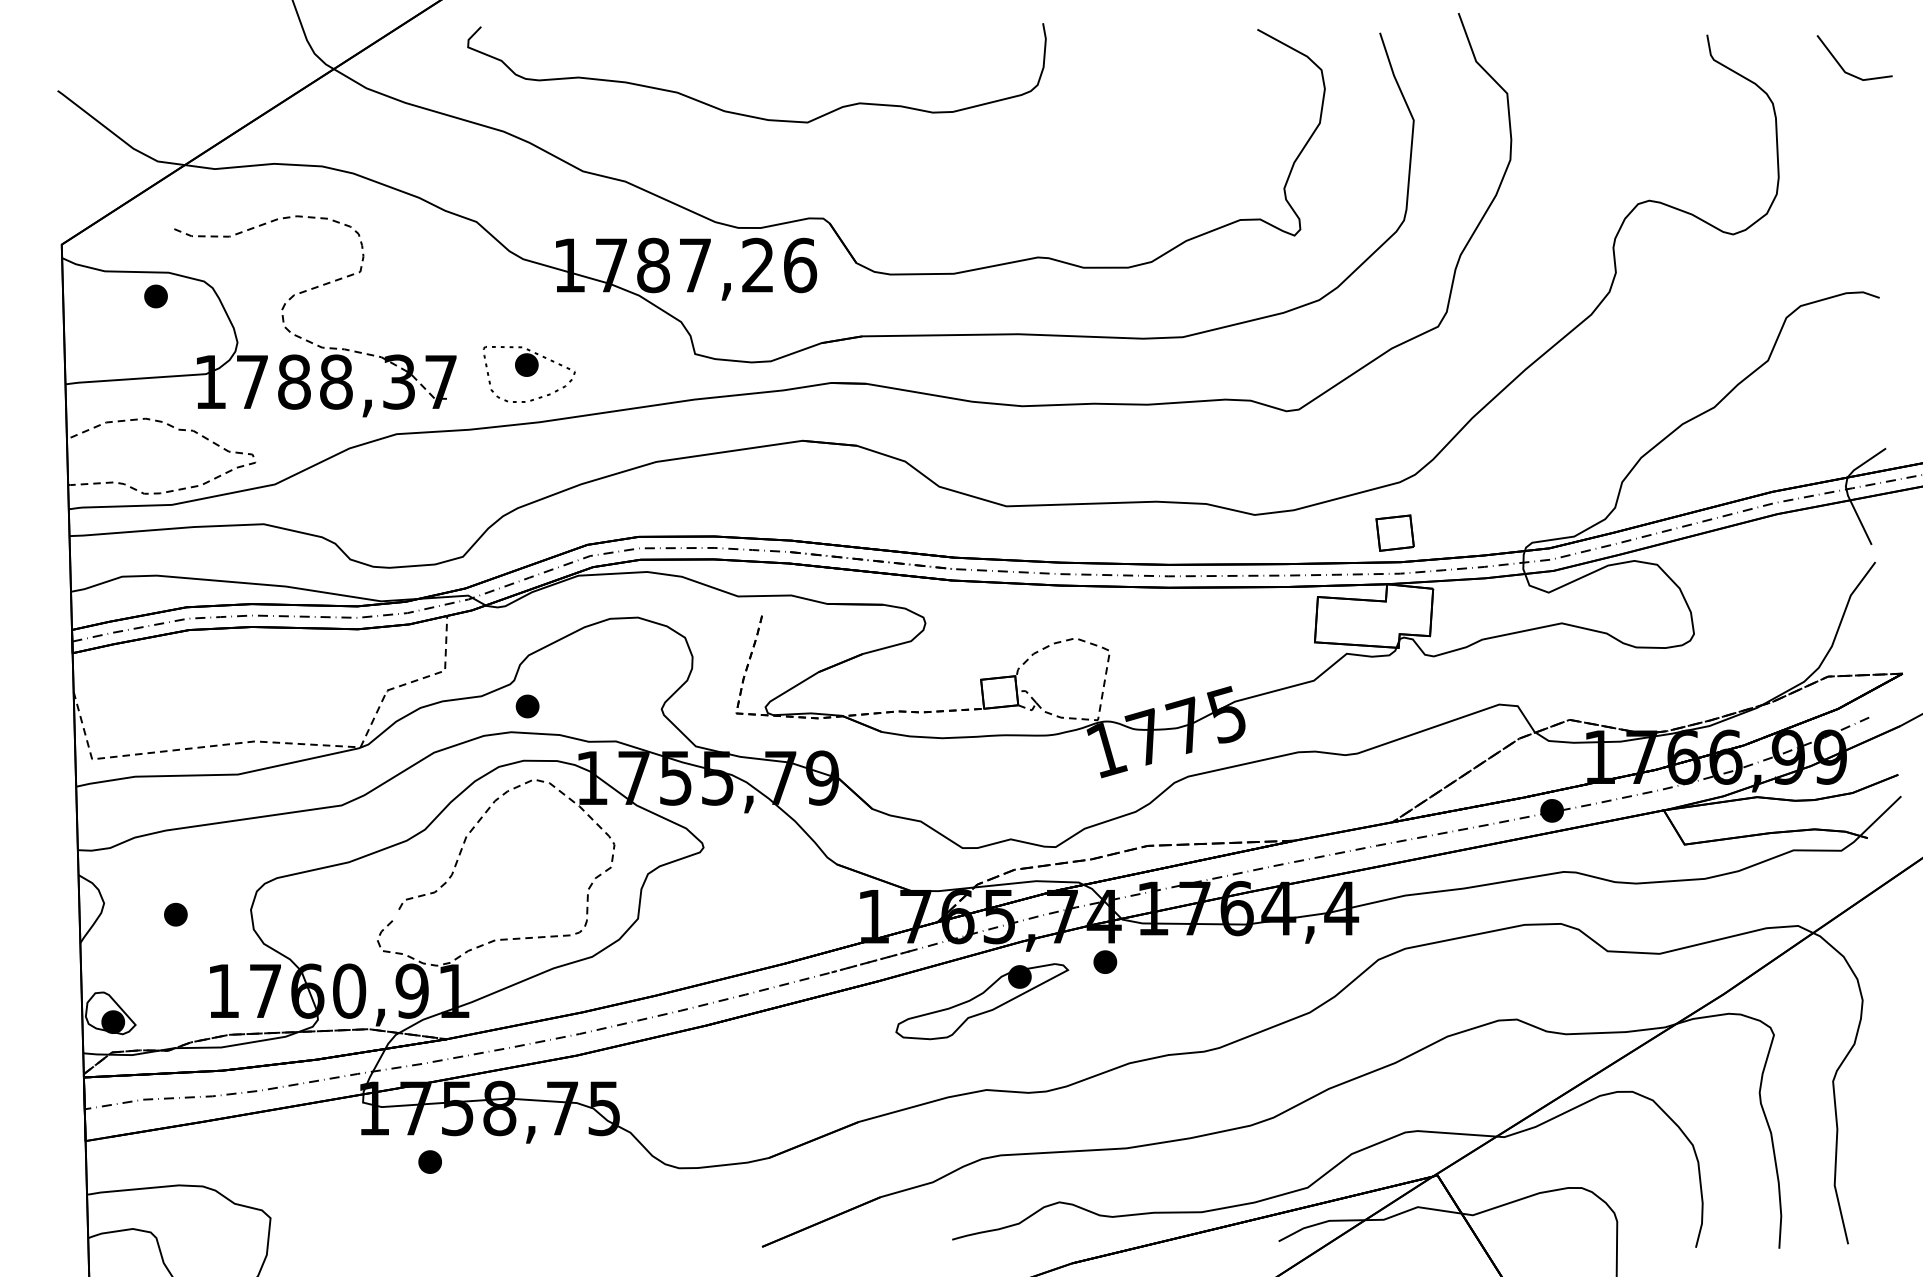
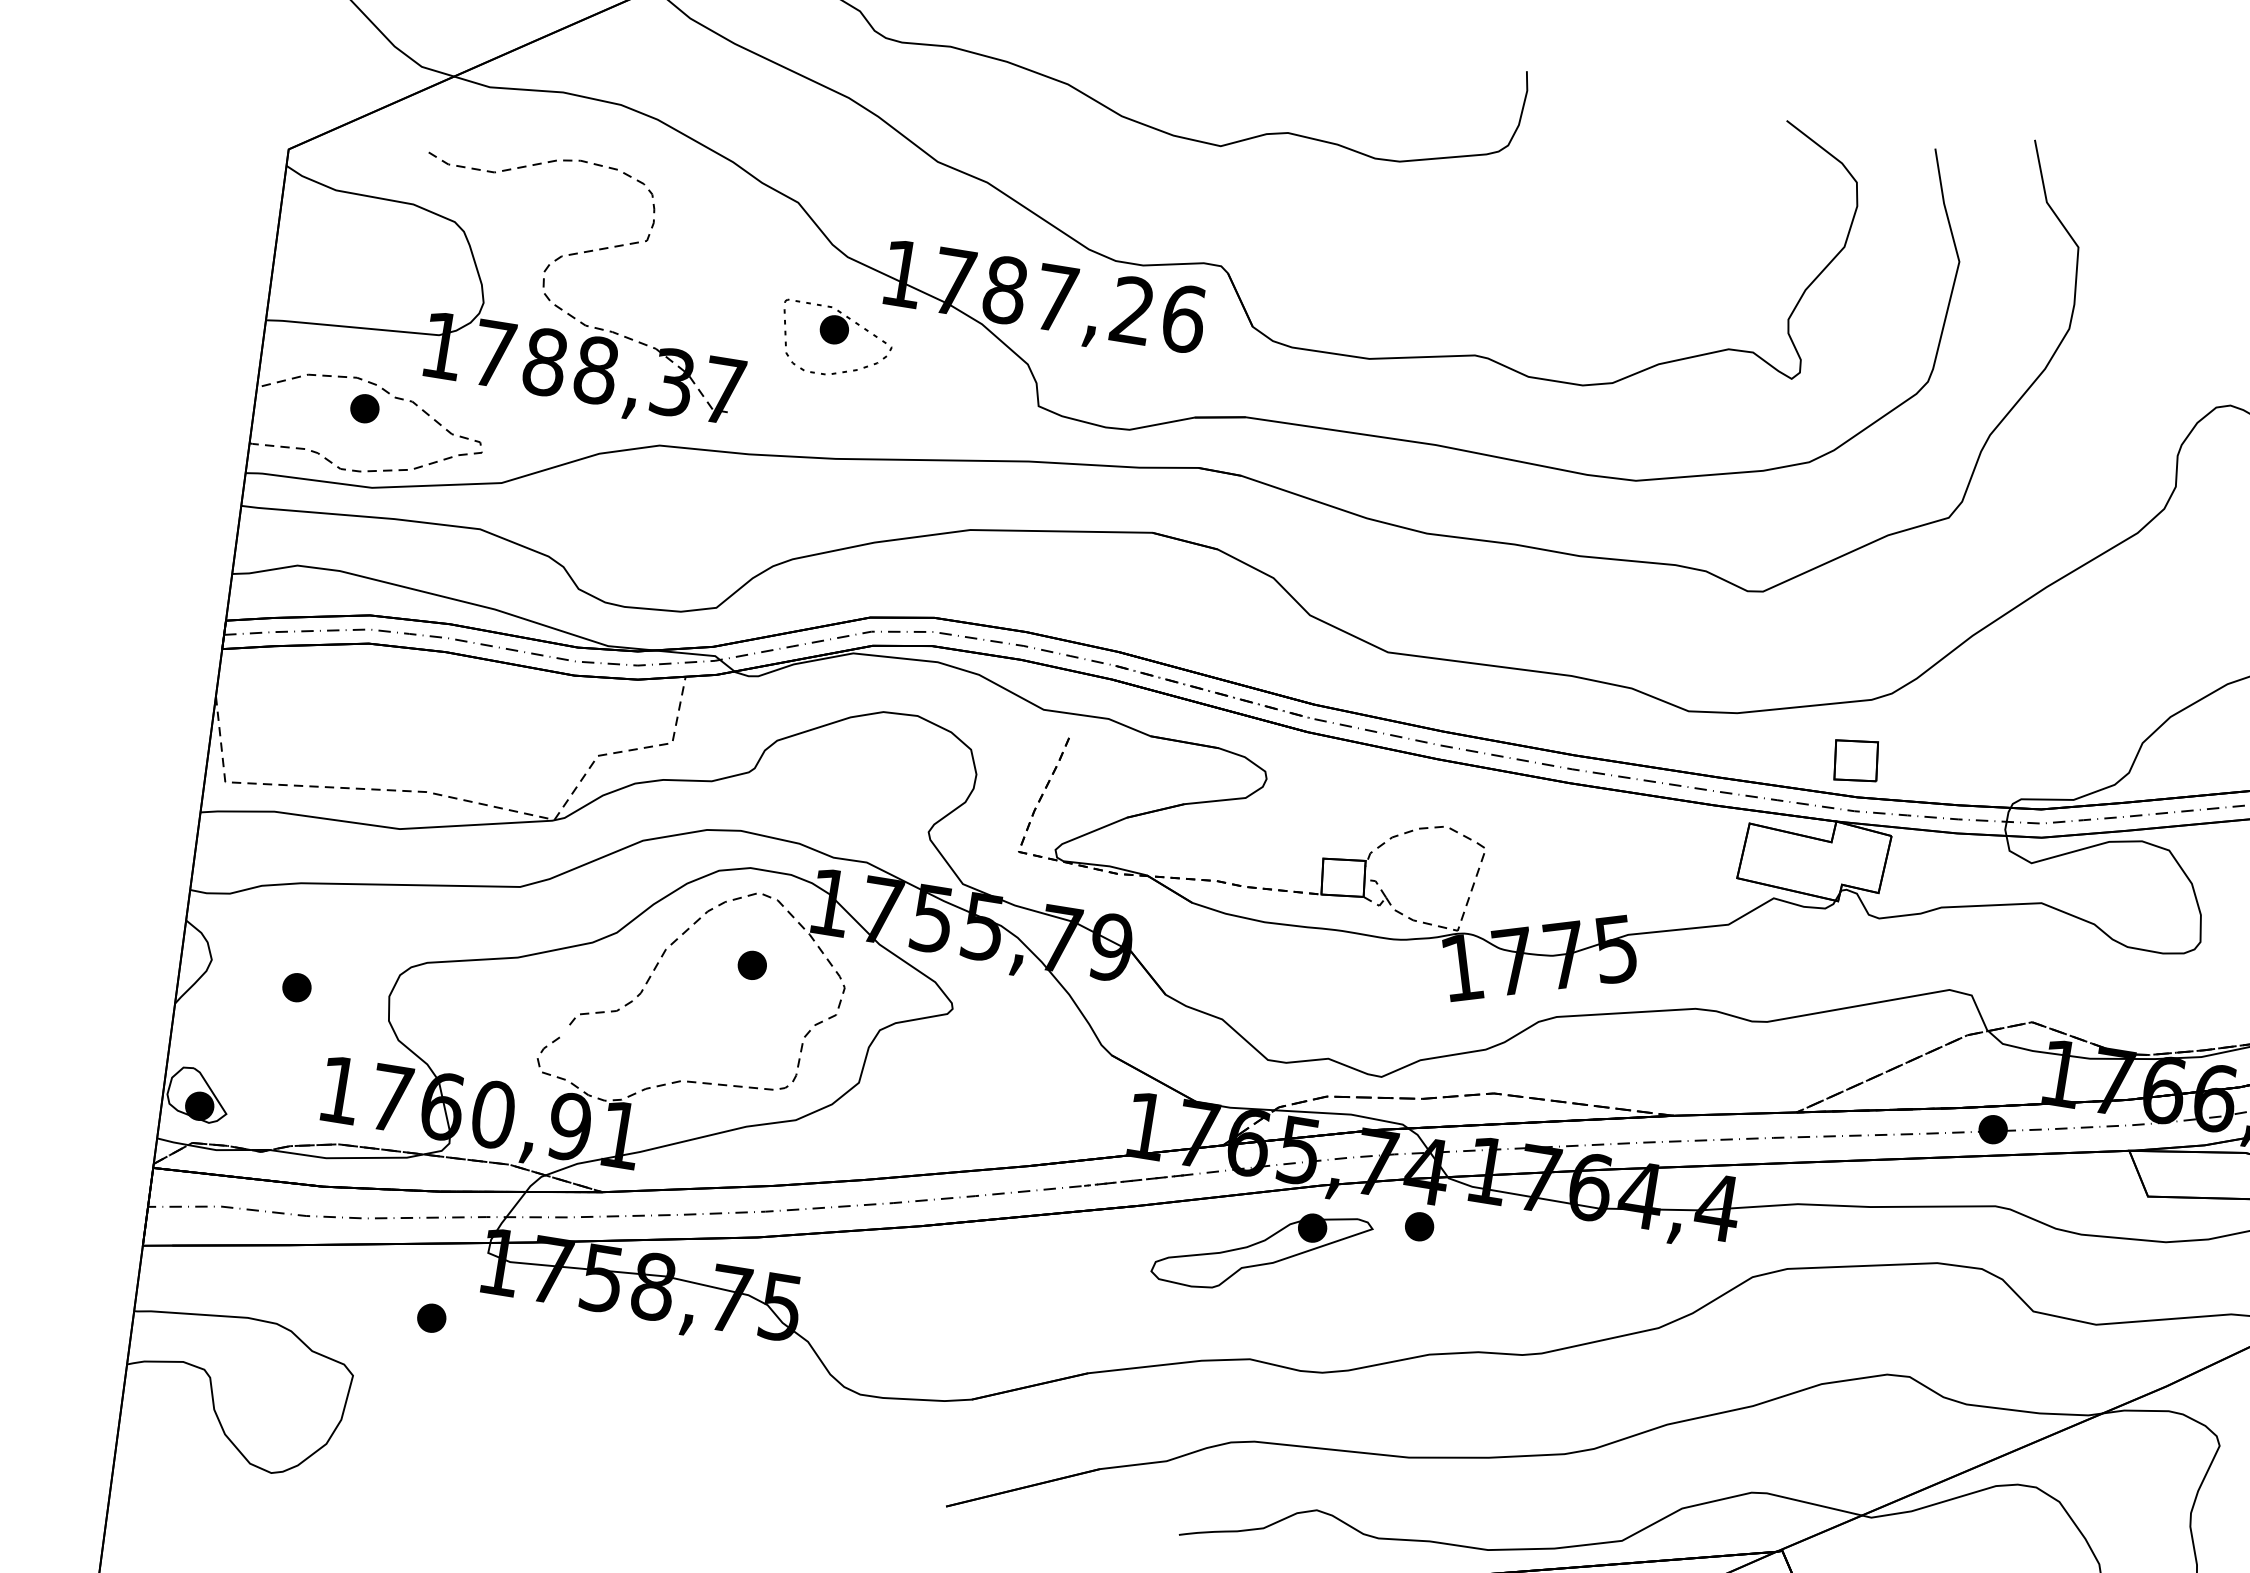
part: (155, 296) -> (364, 408), moved
part: (528, 374) -> (834, 341), moved
part: (527, 706) -> (752, 965), moved
part: (429, 1161) -> (431, 1317), moved

